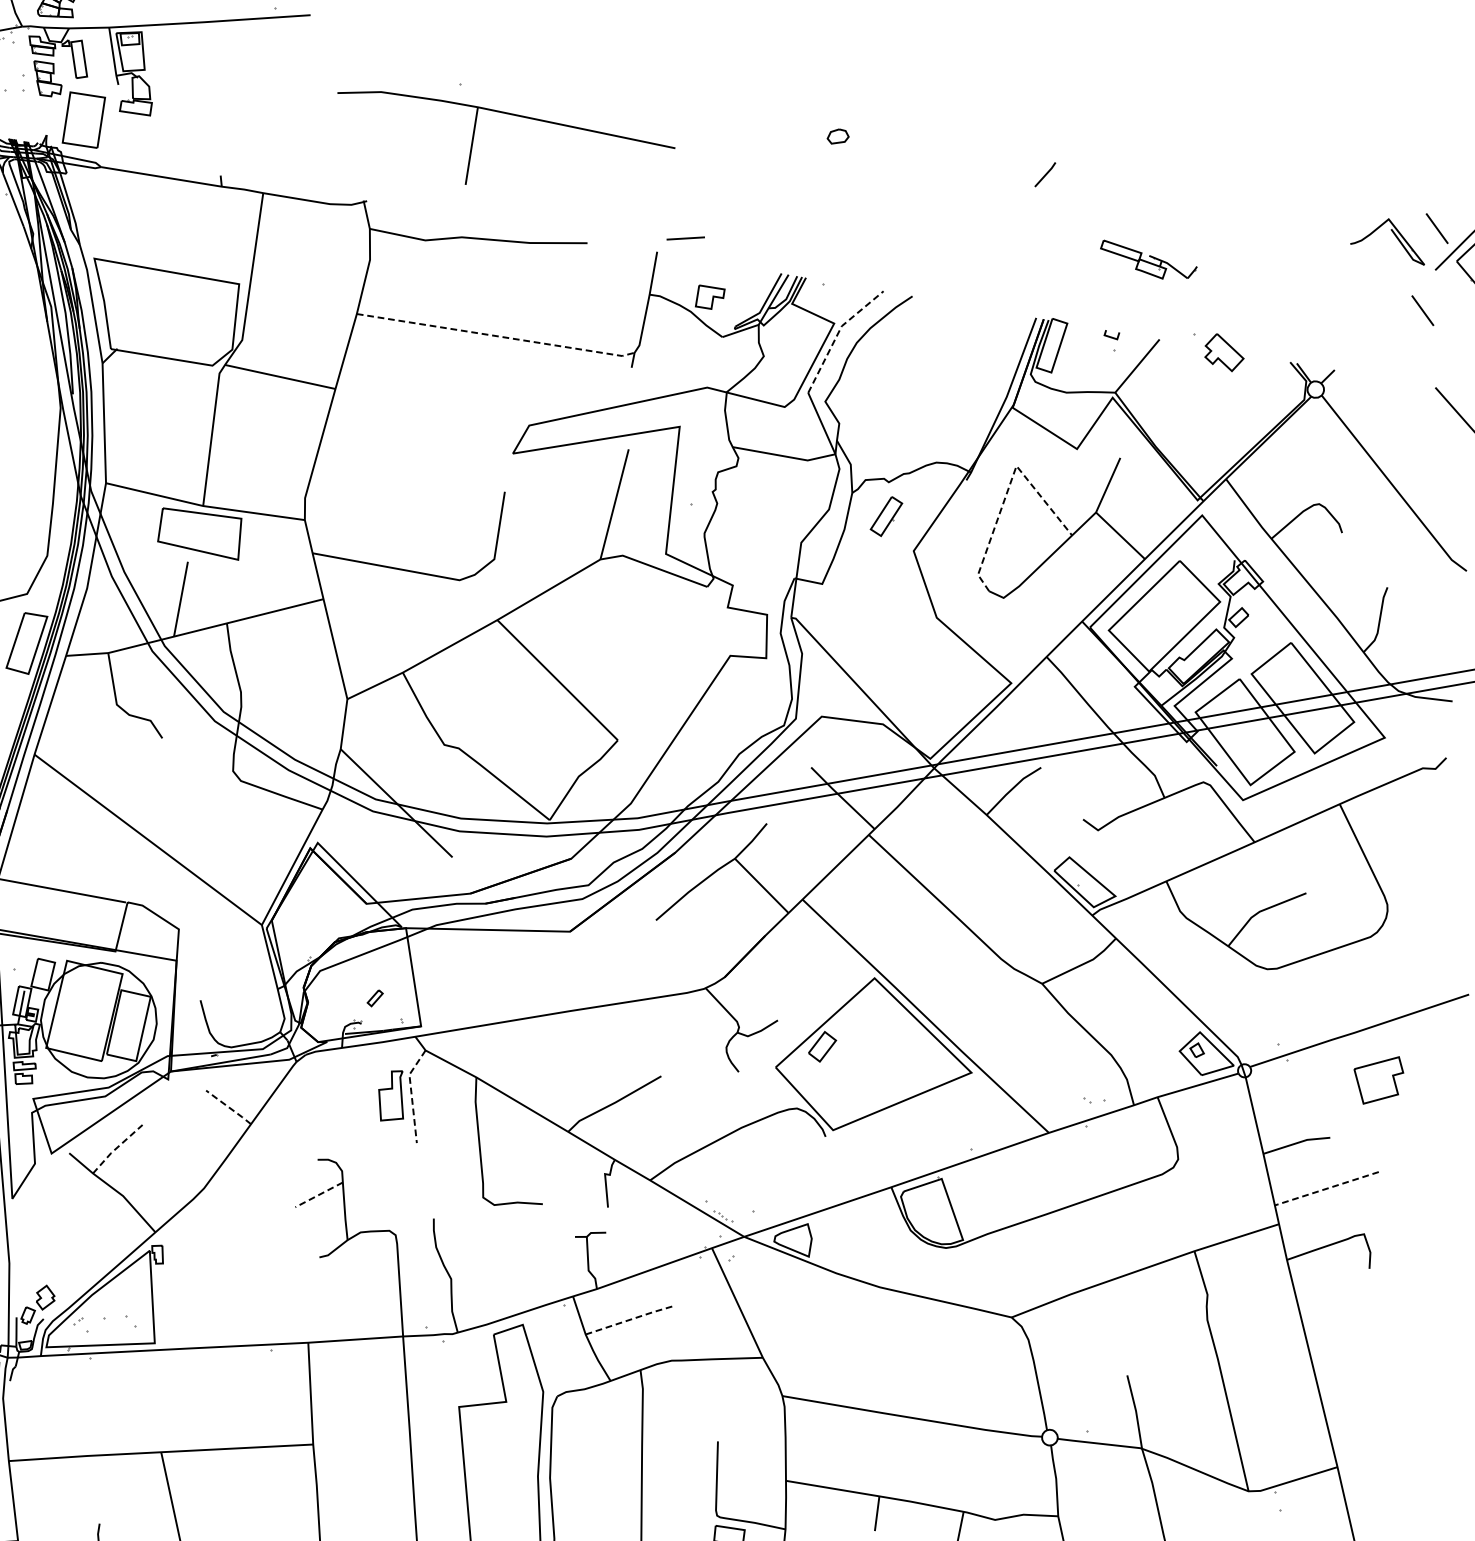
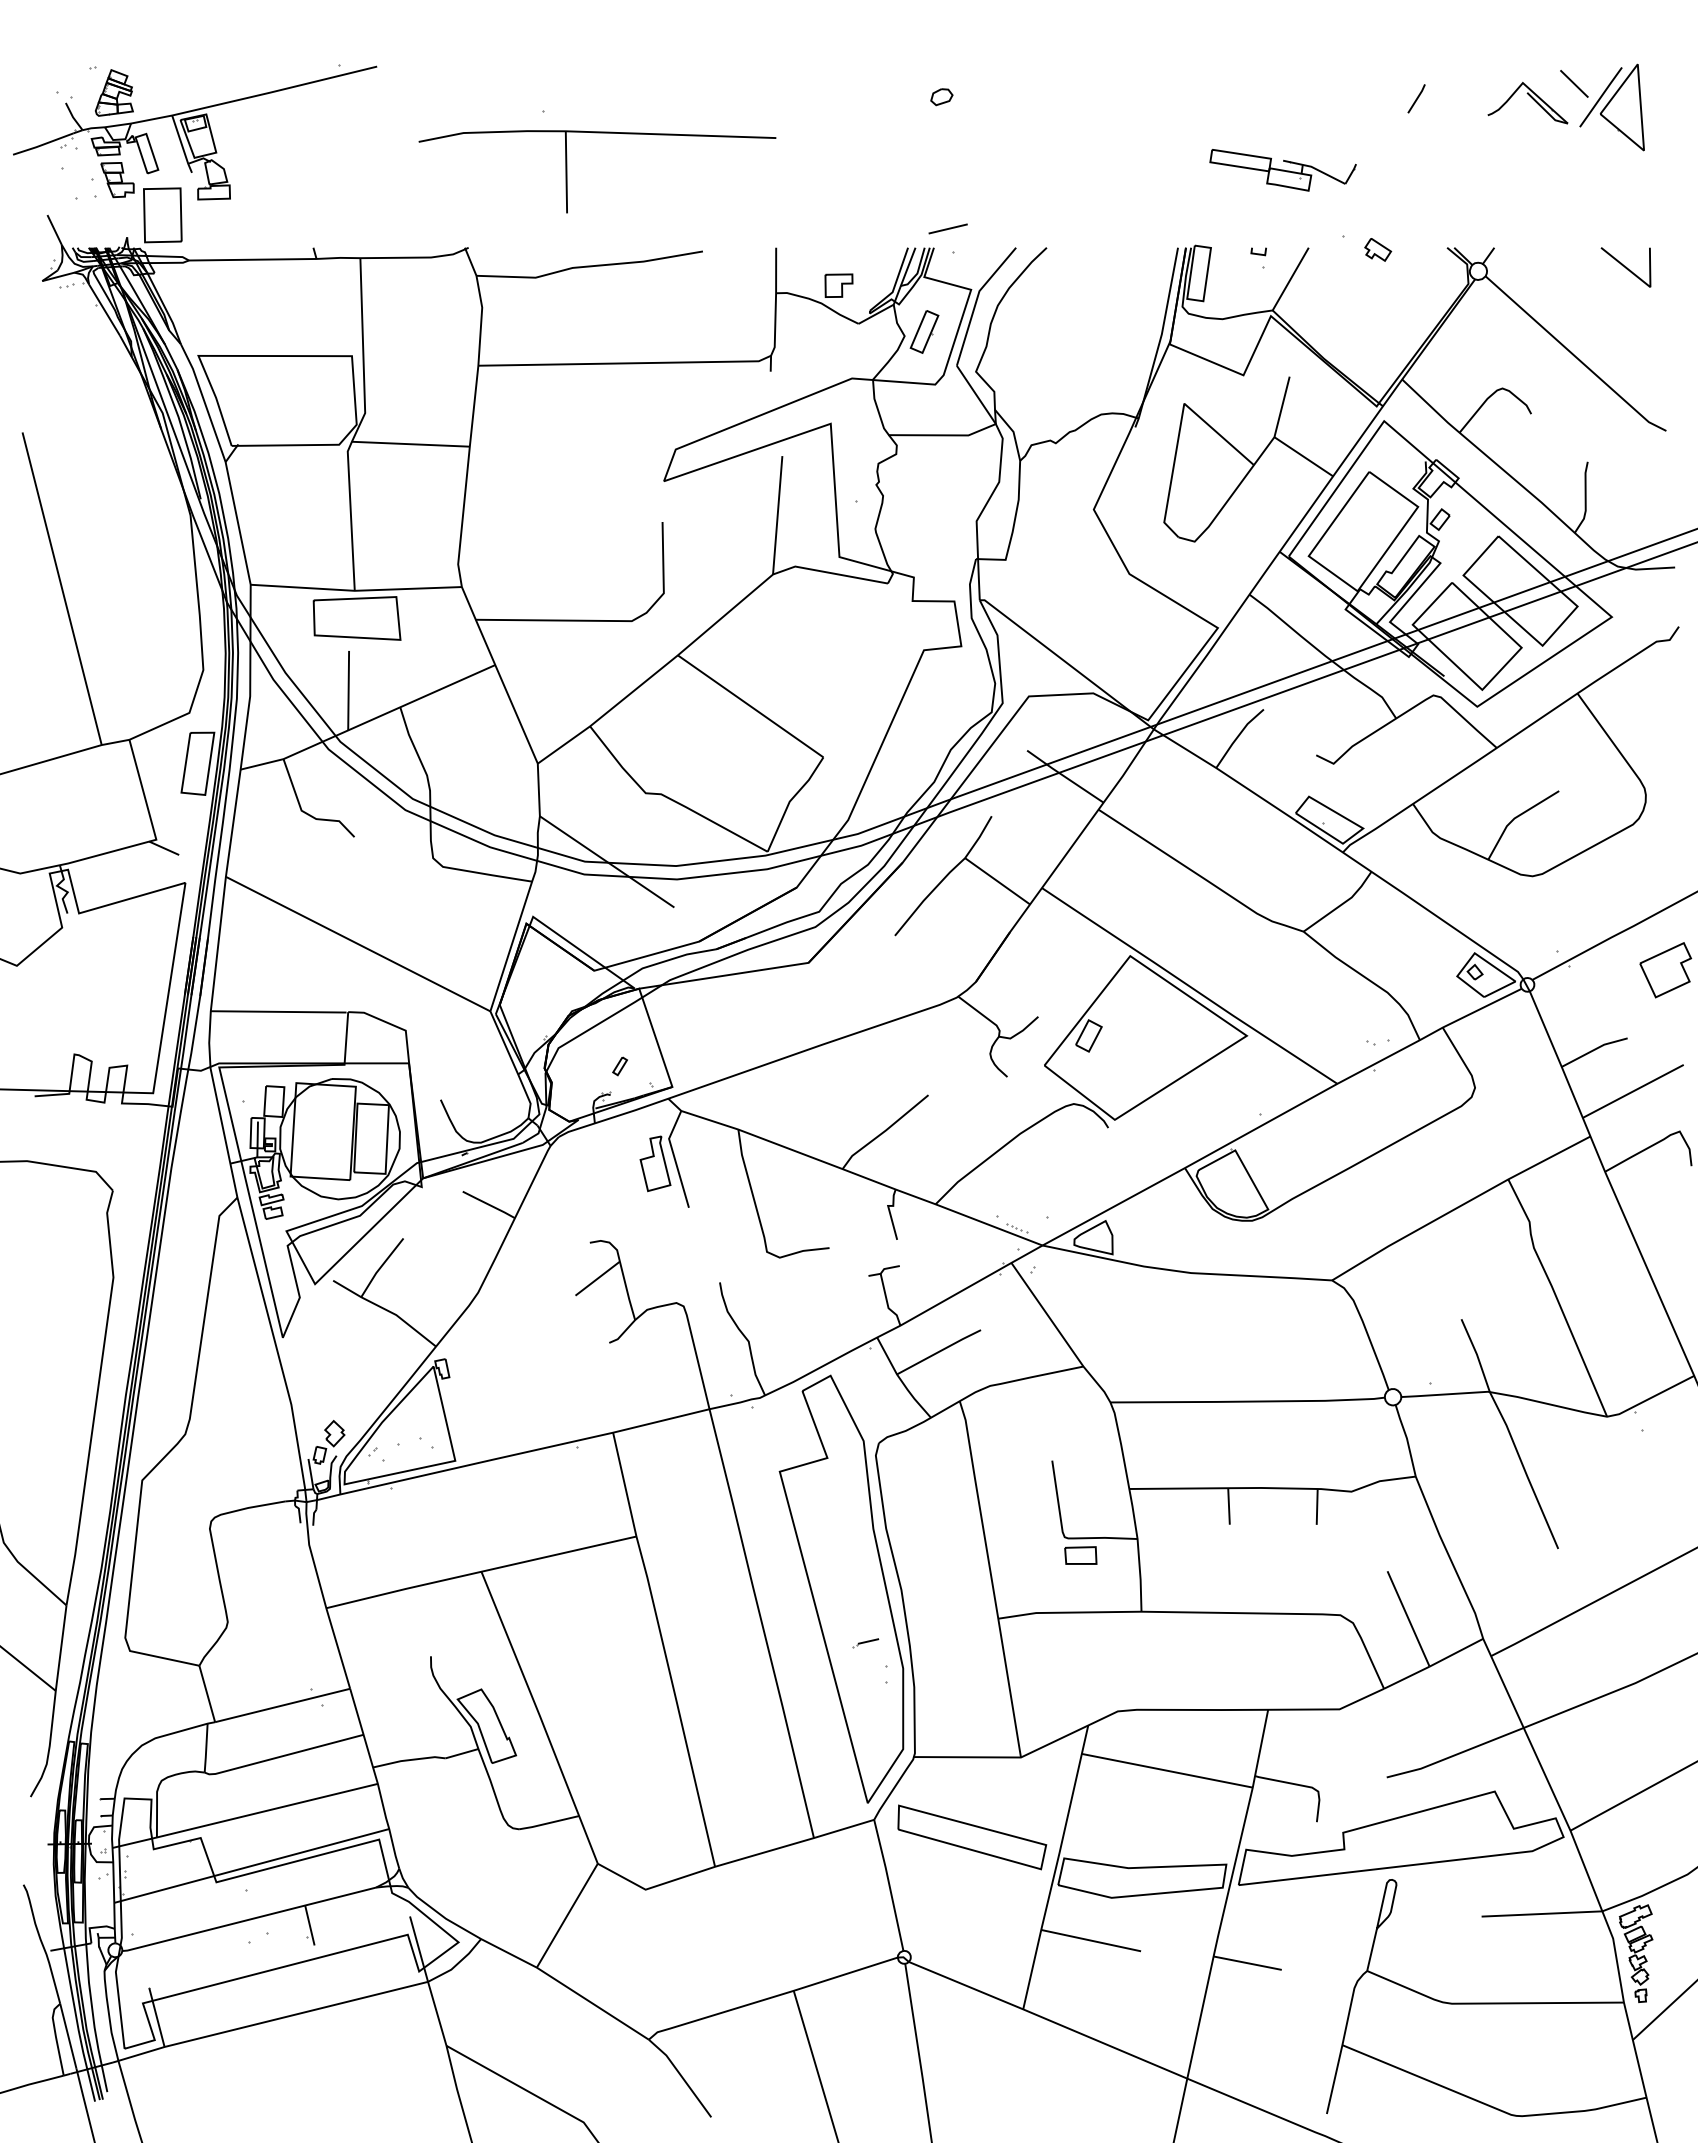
line: (1045, 174) -> (1416, 98), moved
line: (685, 237) -> (947, 228), moved
part: (1147, 262) -> (1282, 170), size x1.43
line: (1423, 310) -> (1574, 170), removed
line: (837, 334) -> (976, 300), dashed -> solid
line: (496, 336) -> (626, 363), dashed -> solid
part: (1225, 352) -> (1378, 249), size x0.62
line: (1009, 487) -> (1180, 427), dashed -> solid
part: (886, 516) -> (924, 331), moved
line: (411, 1094) -> (674, 1158), dashed -> solid
line: (228, 1106) -> (488, 1204), dashed -> solid
line: (117, 1147) -> (381, 1266), dashed -> solid
line: (1327, 1188) -> (1633, 1091), dashed -> solid
line: (318, 1194) -> (597, 1278), dashed -> solid
line: (630, 1320) -> (940, 1351), dashed -> solid

